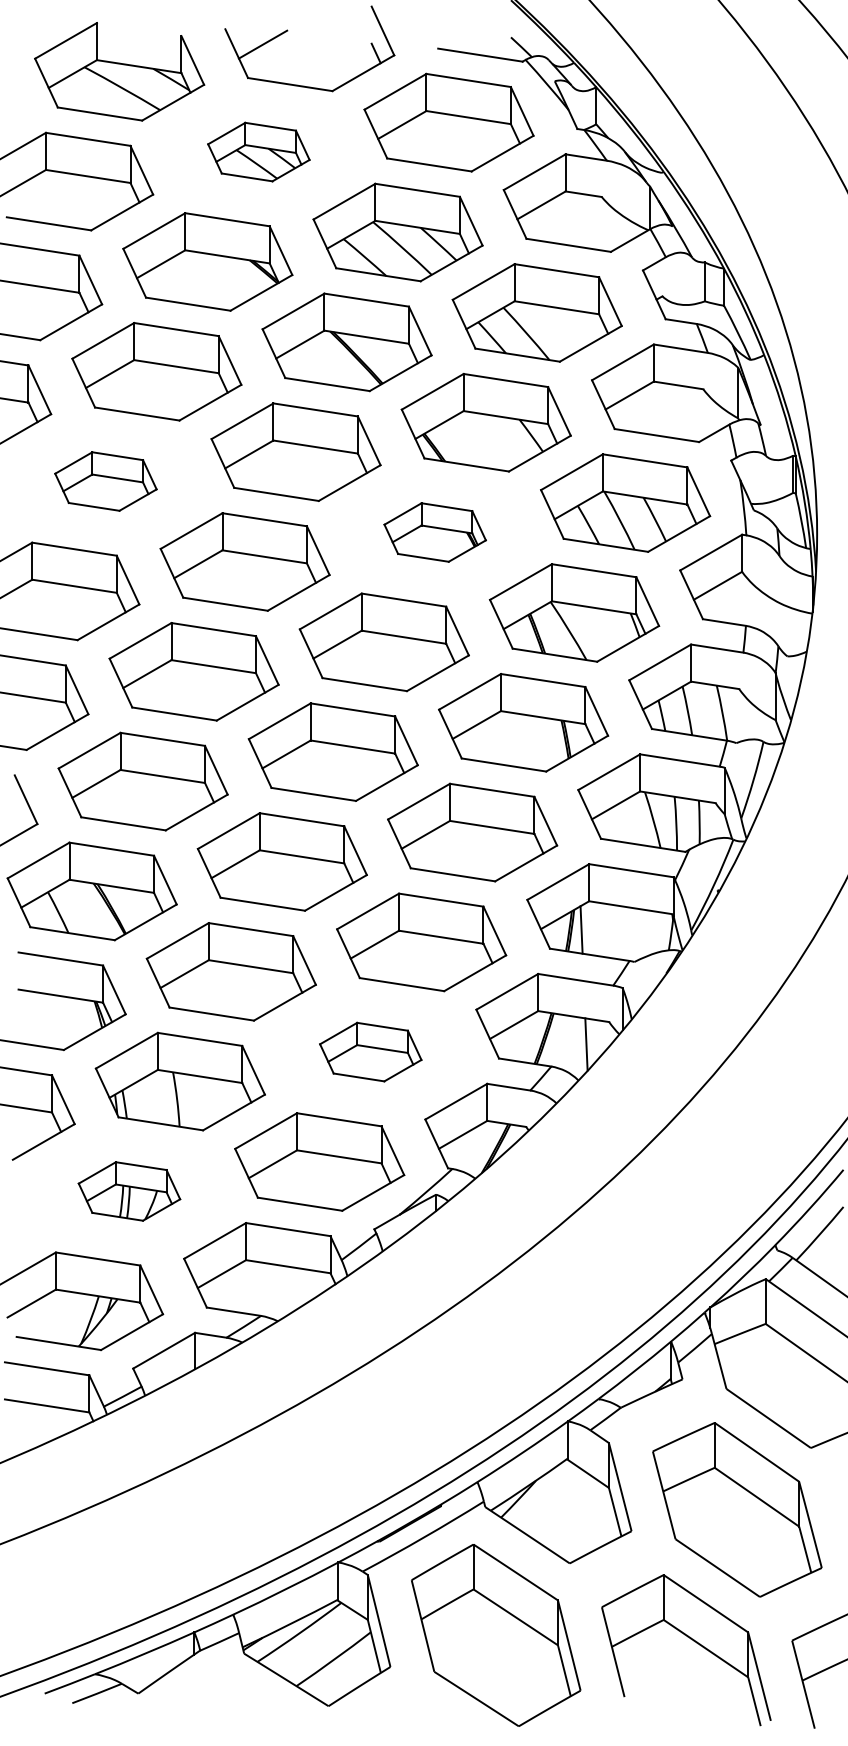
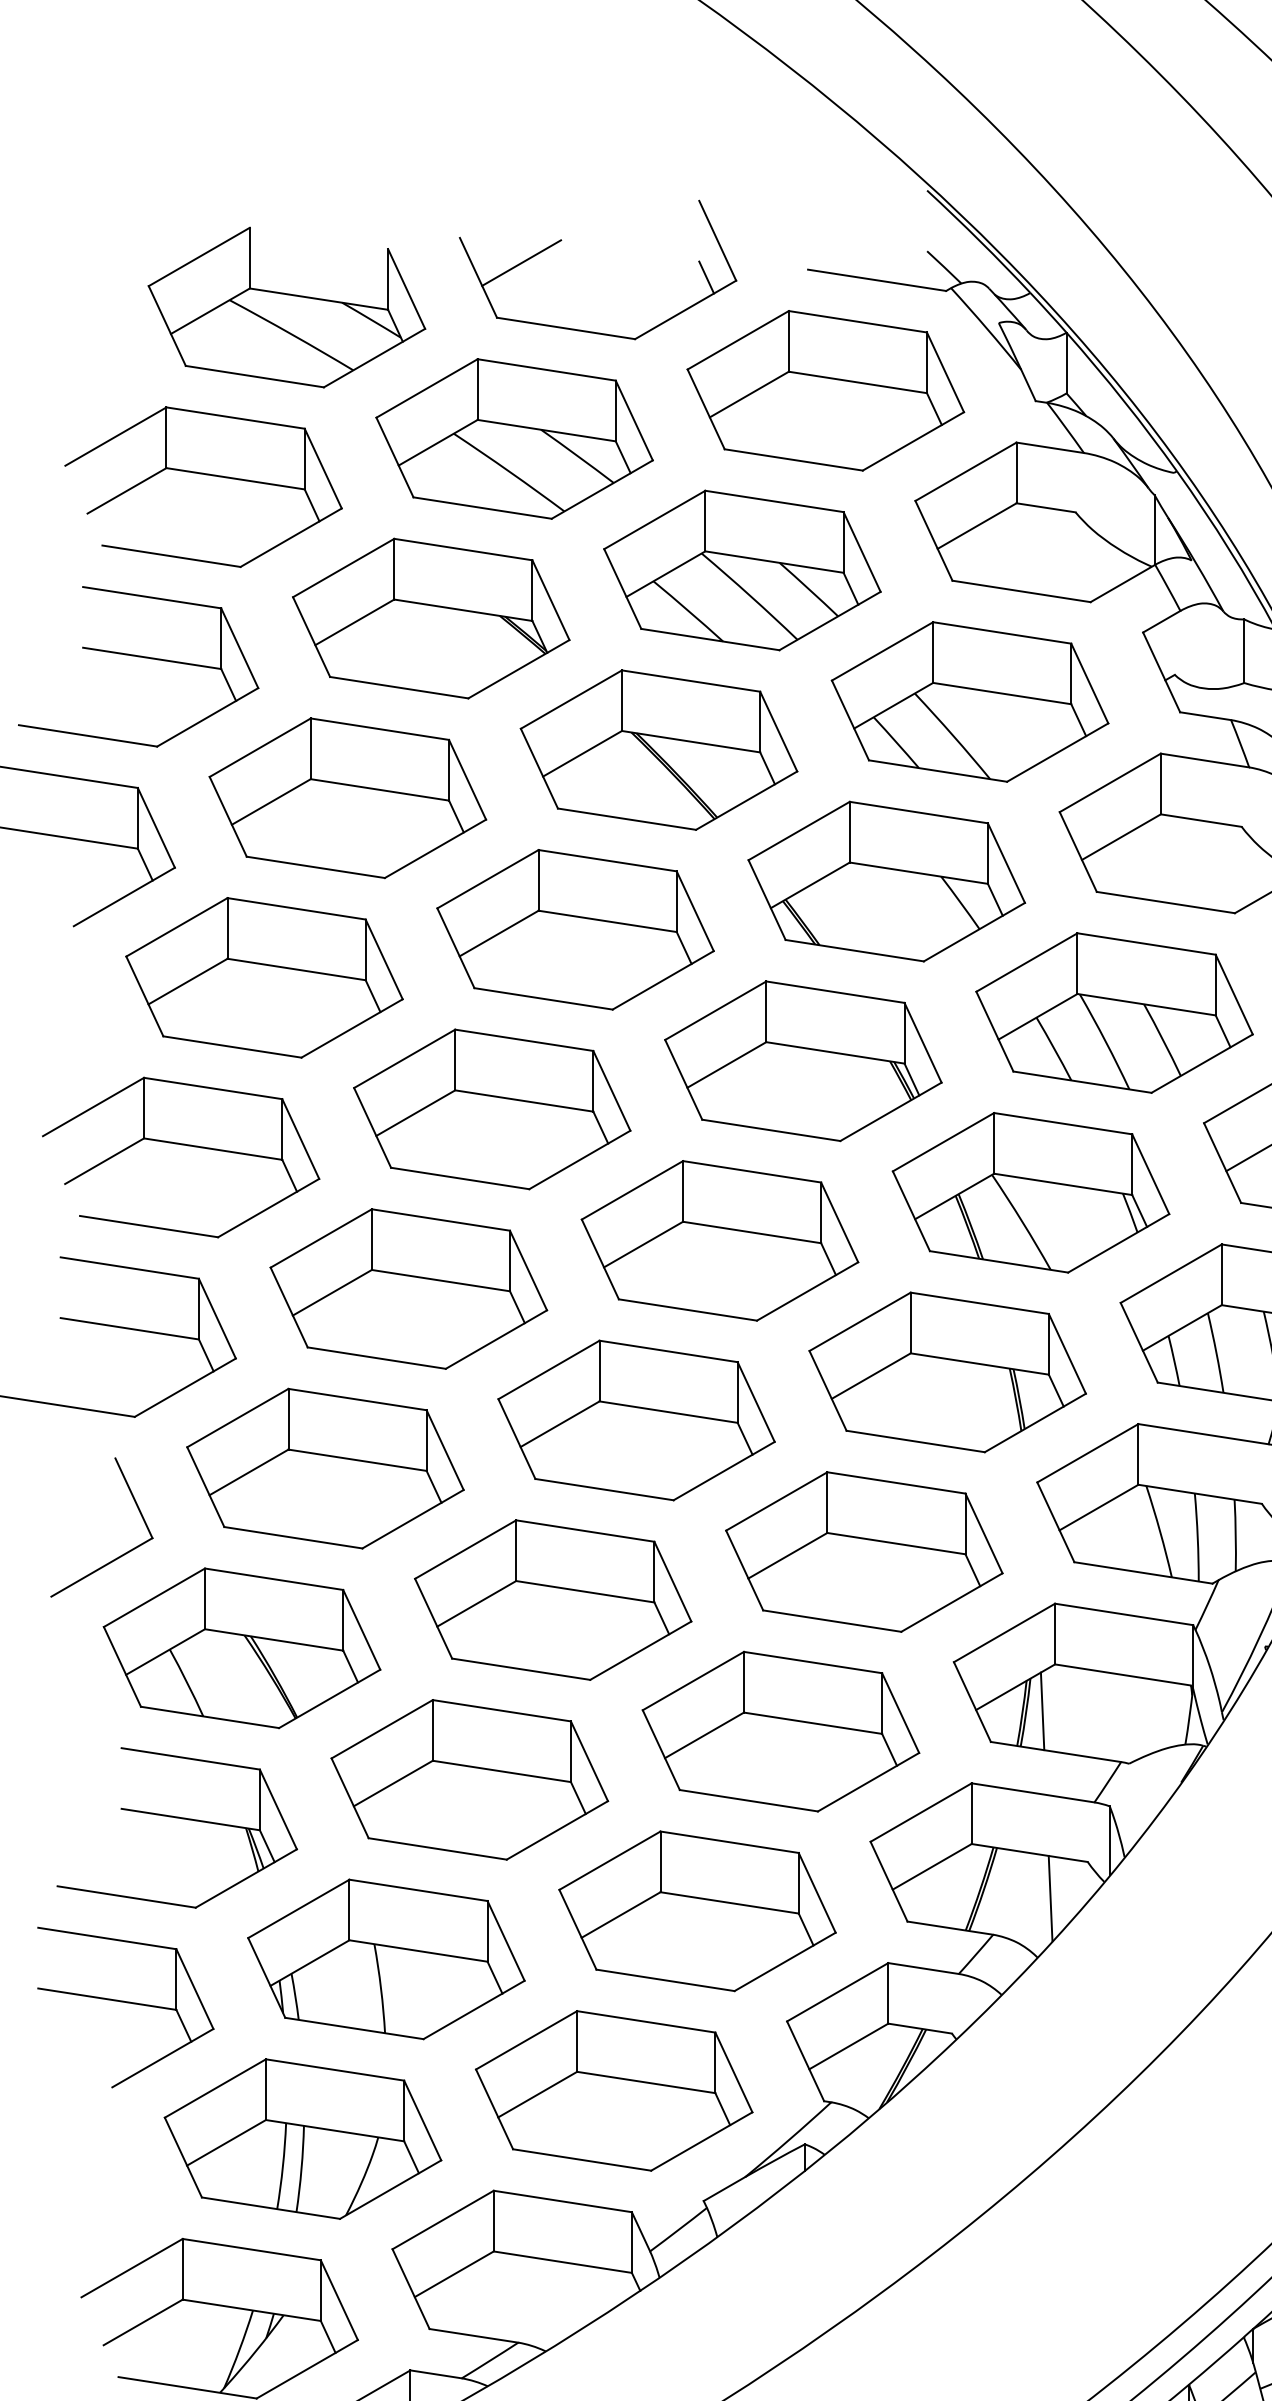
part: (258, 151) -> (514, 437), size x1.67
part: (105, 481) -> (263, 977), size x1.67
part: (434, 532) -> (802, 1061), size x1.67
part: (370, 1051) -> (697, 1910), size x1.67
part: (129, 1191) -> (303, 2139), size x1.67

